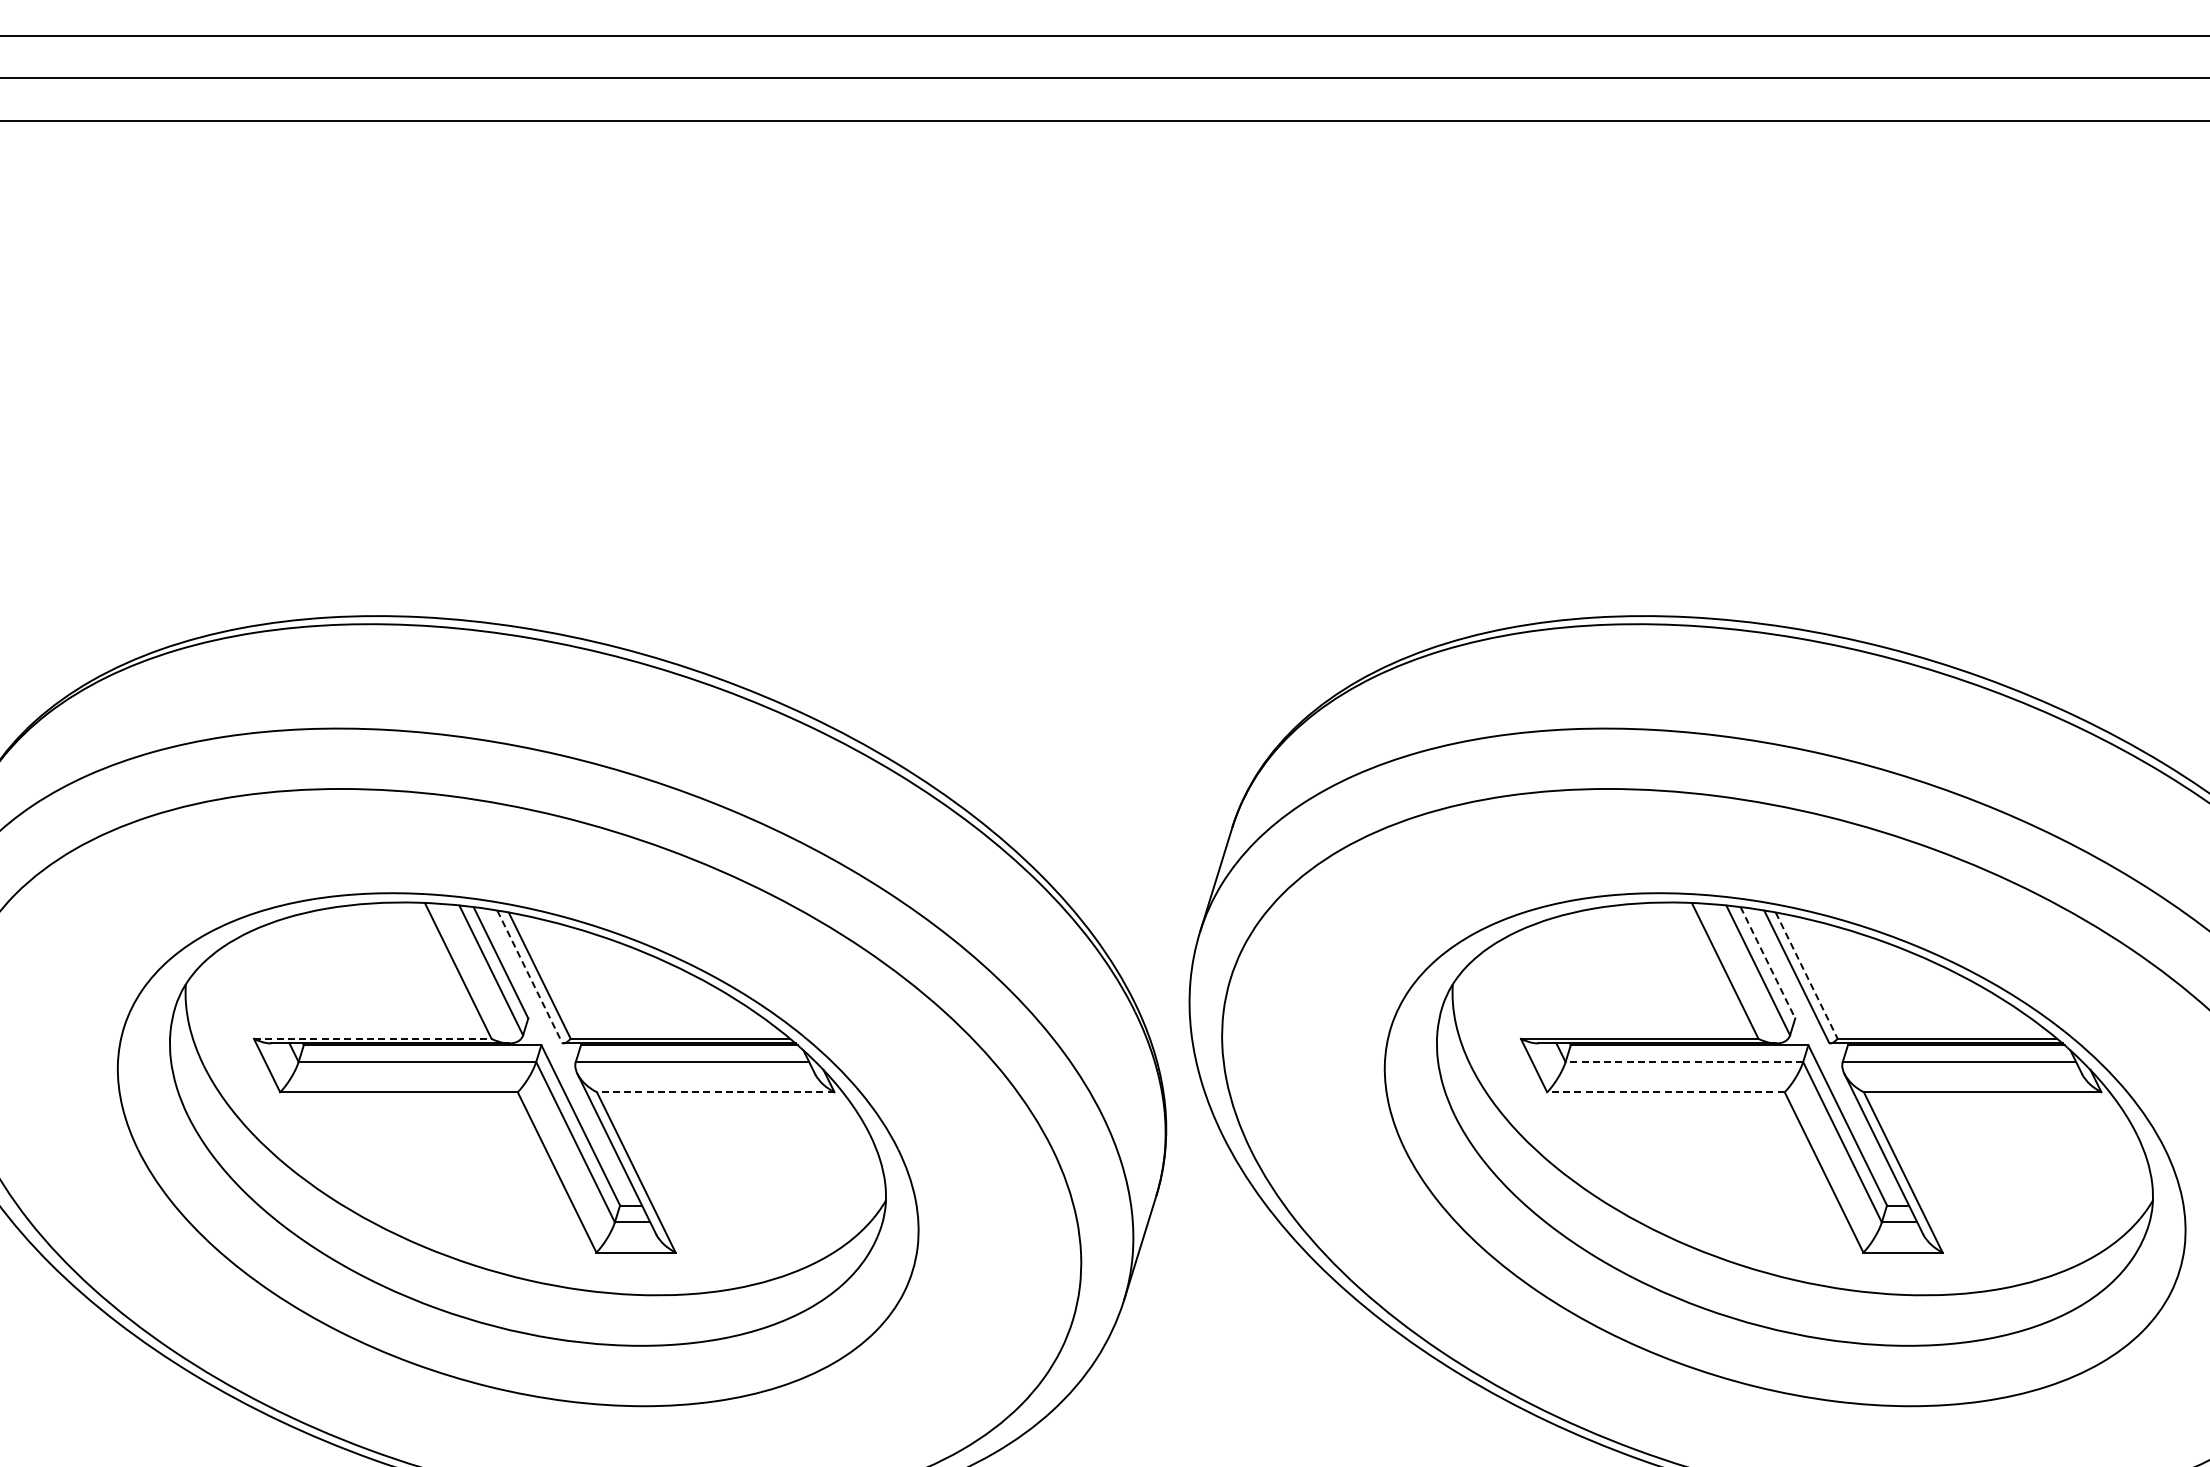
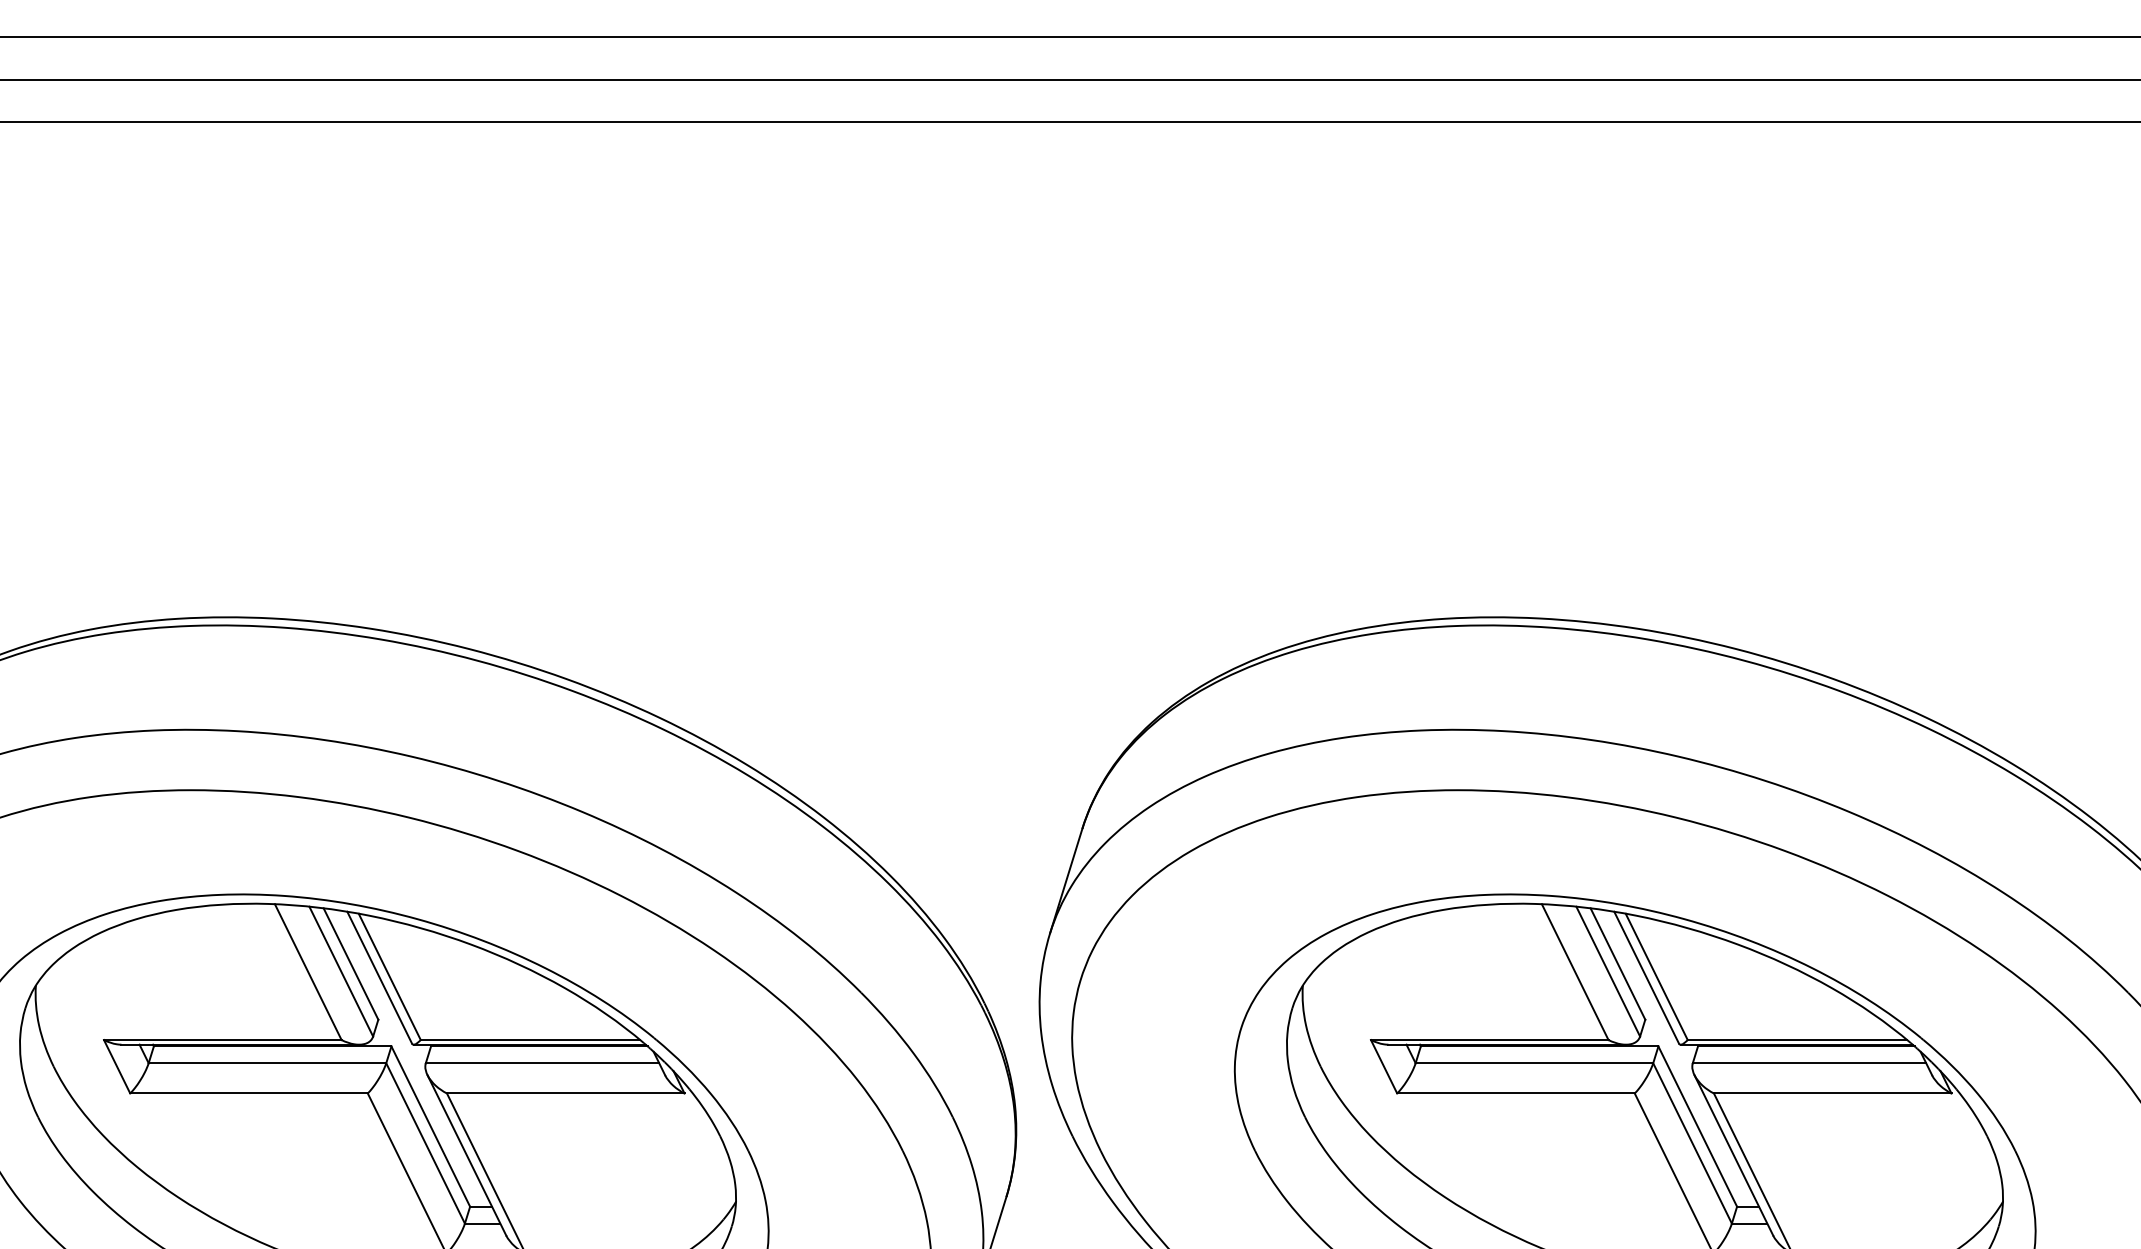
line: (1768, 963) -> (1618, 964), dashed -> solid
line: (529, 976) -> (379, 977), dashed -> solid
line: (1806, 976) -> (1656, 977), dashed -> solid
line: (372, 1038) -> (222, 1039), dashed -> solid
line: (1684, 1062) -> (1534, 1063), dashed -> solid
line: (715, 1092) -> (565, 1093), dashed -> solid
line: (1665, 1092) -> (1515, 1093), dashed -> solid

